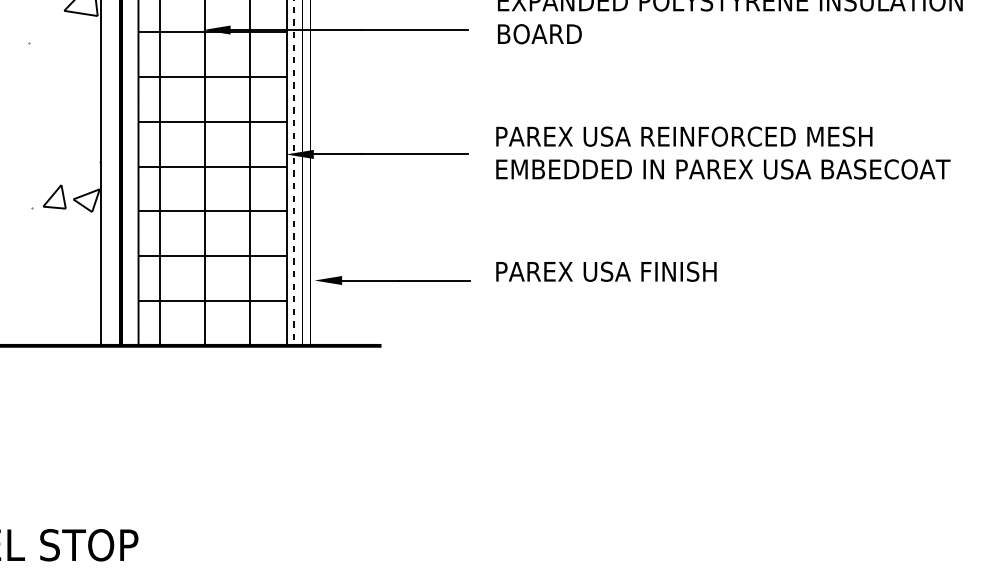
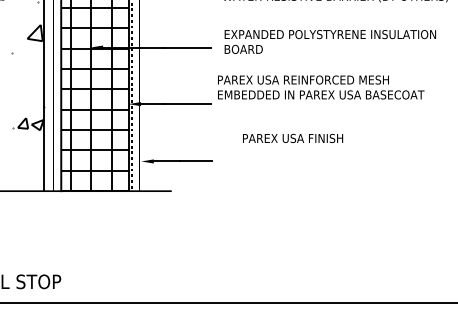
text: (723, 153) -> (321, 87), moved
text: (607, 271) -> (293, 138), moved

